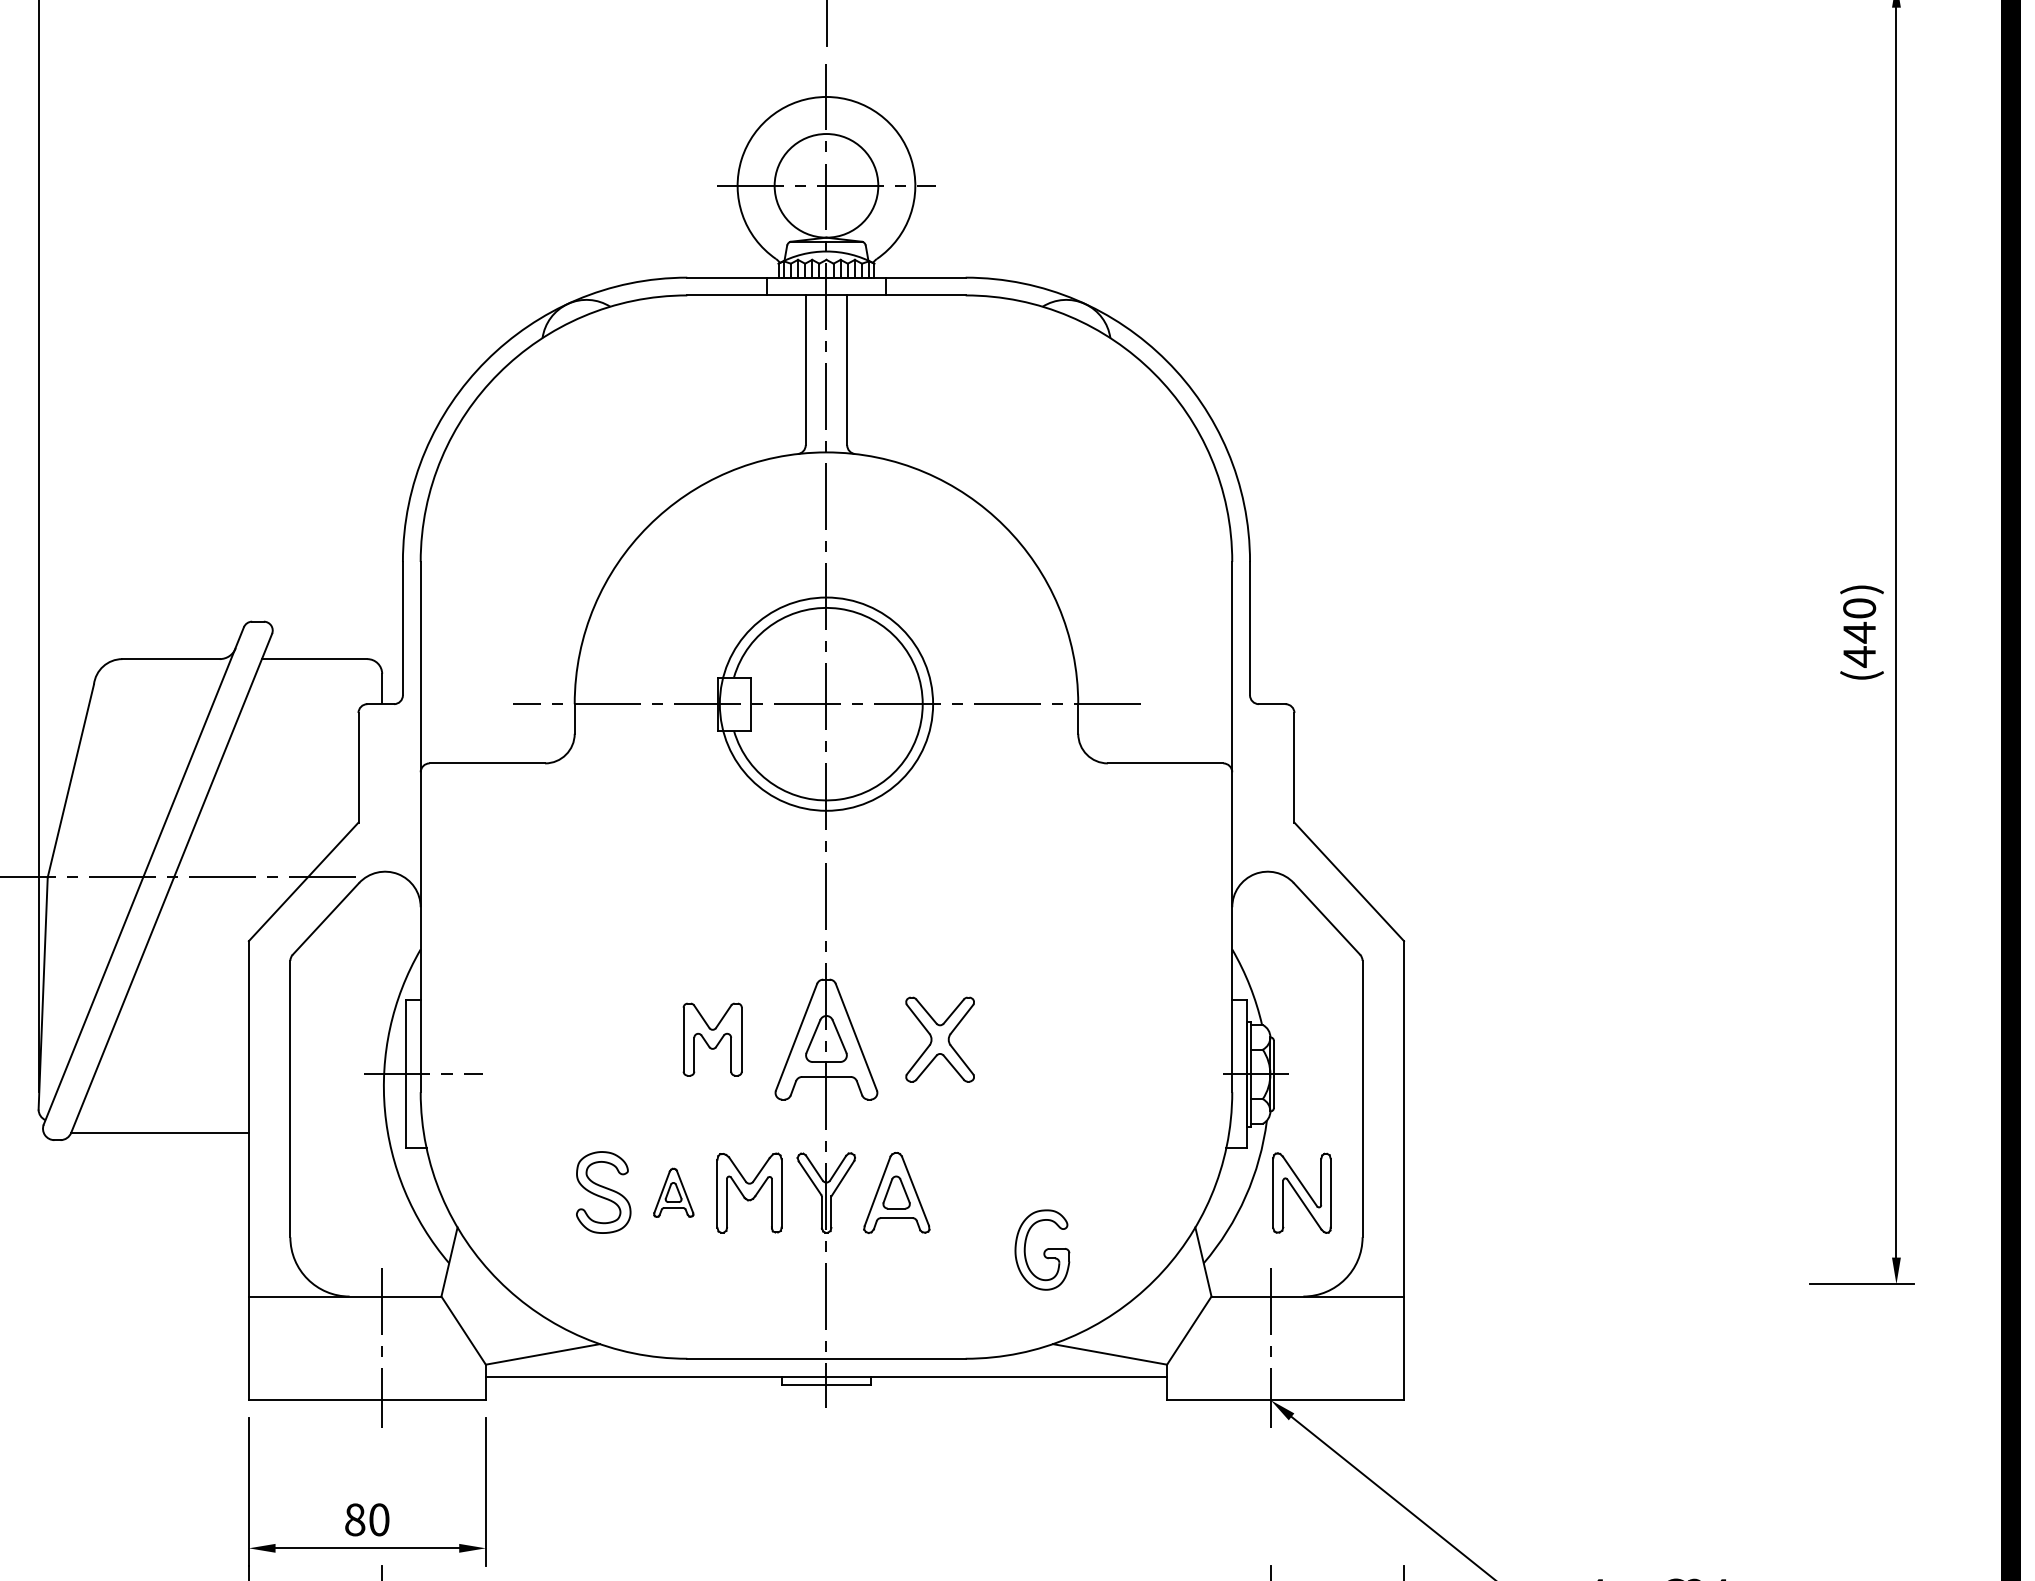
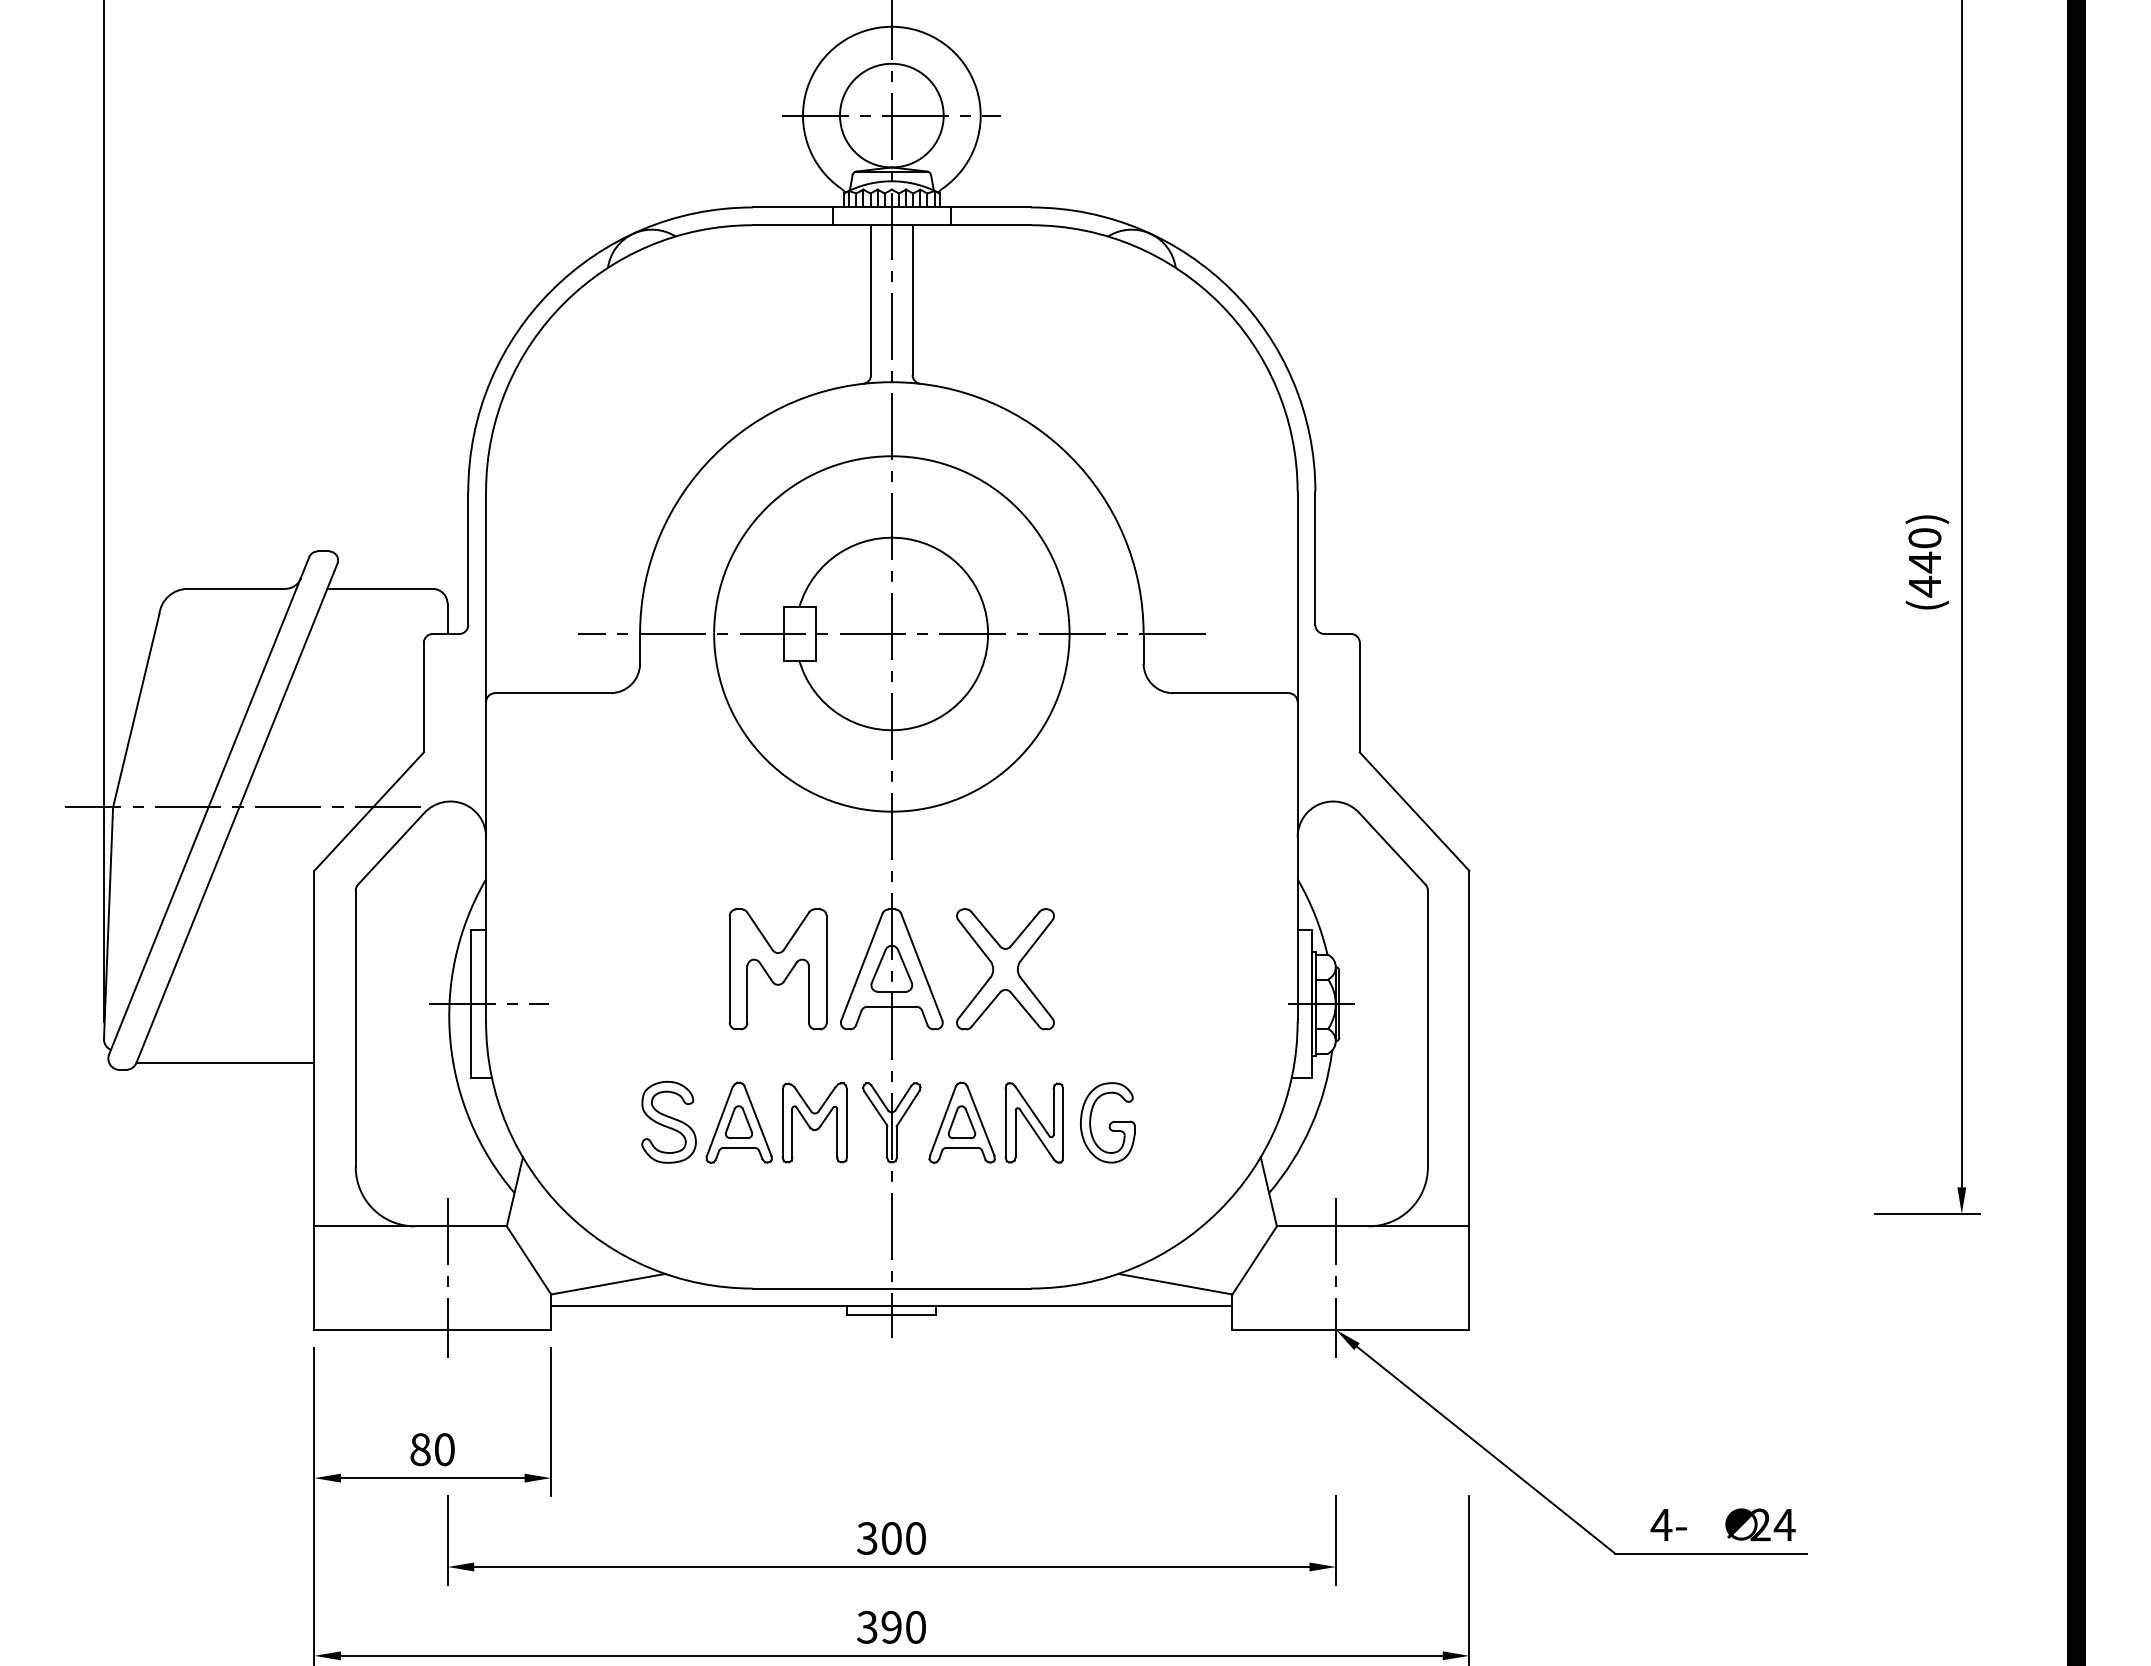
circle: (826, 703) -> (891, 633), size x1.67
part: (712, 1039) -> (777, 969), size x1.67
part: (940, 1039) -> (1005, 969), size x1.43
part: (673, 1192) -> (738, 1122), size x1.67
part: (1301, 1192) -> (1033, 1122), moved
part: (1042, 1249) -> (1107, 1122), moved

